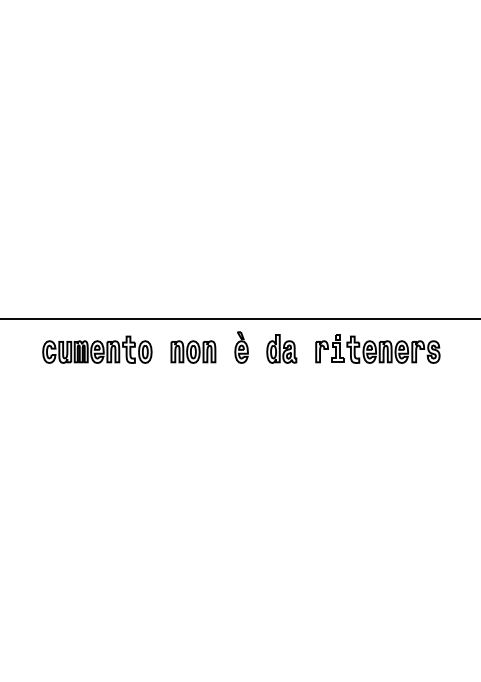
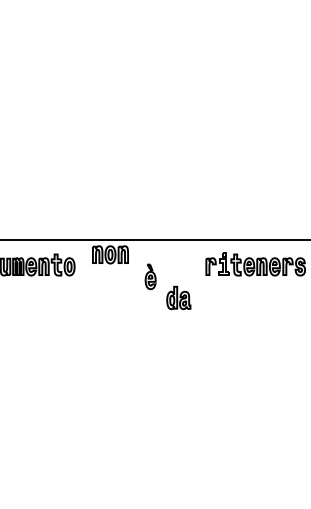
part: (241, 347) -> (150, 276), moved
part: (281, 348) -> (178, 297), moved
part: (193, 351) -> (110, 254), moved

